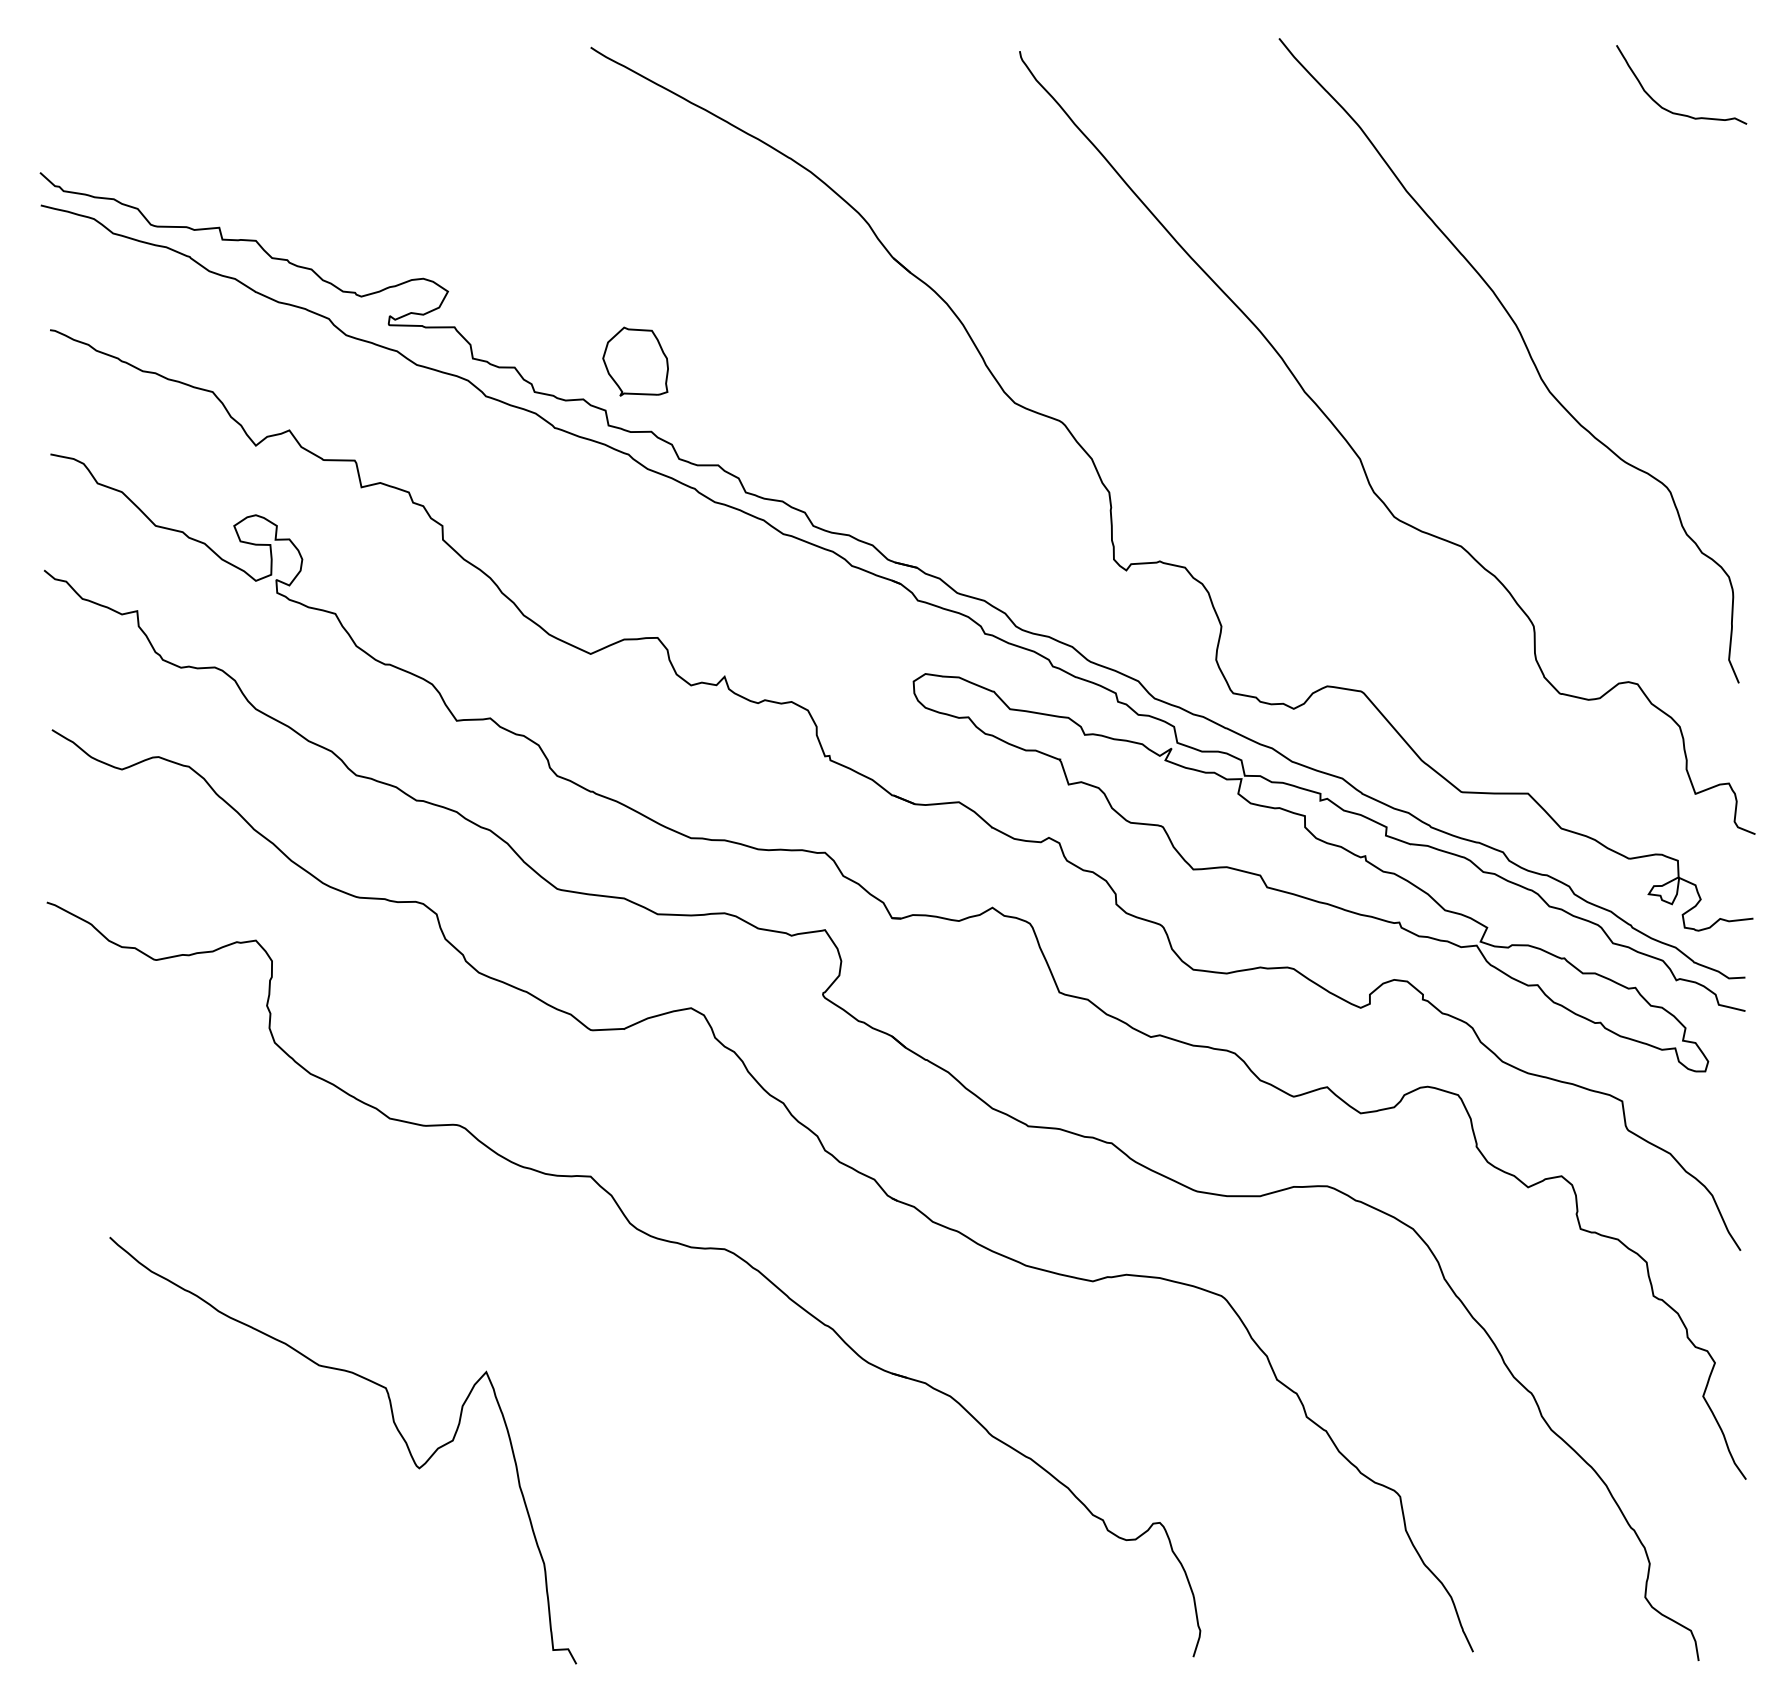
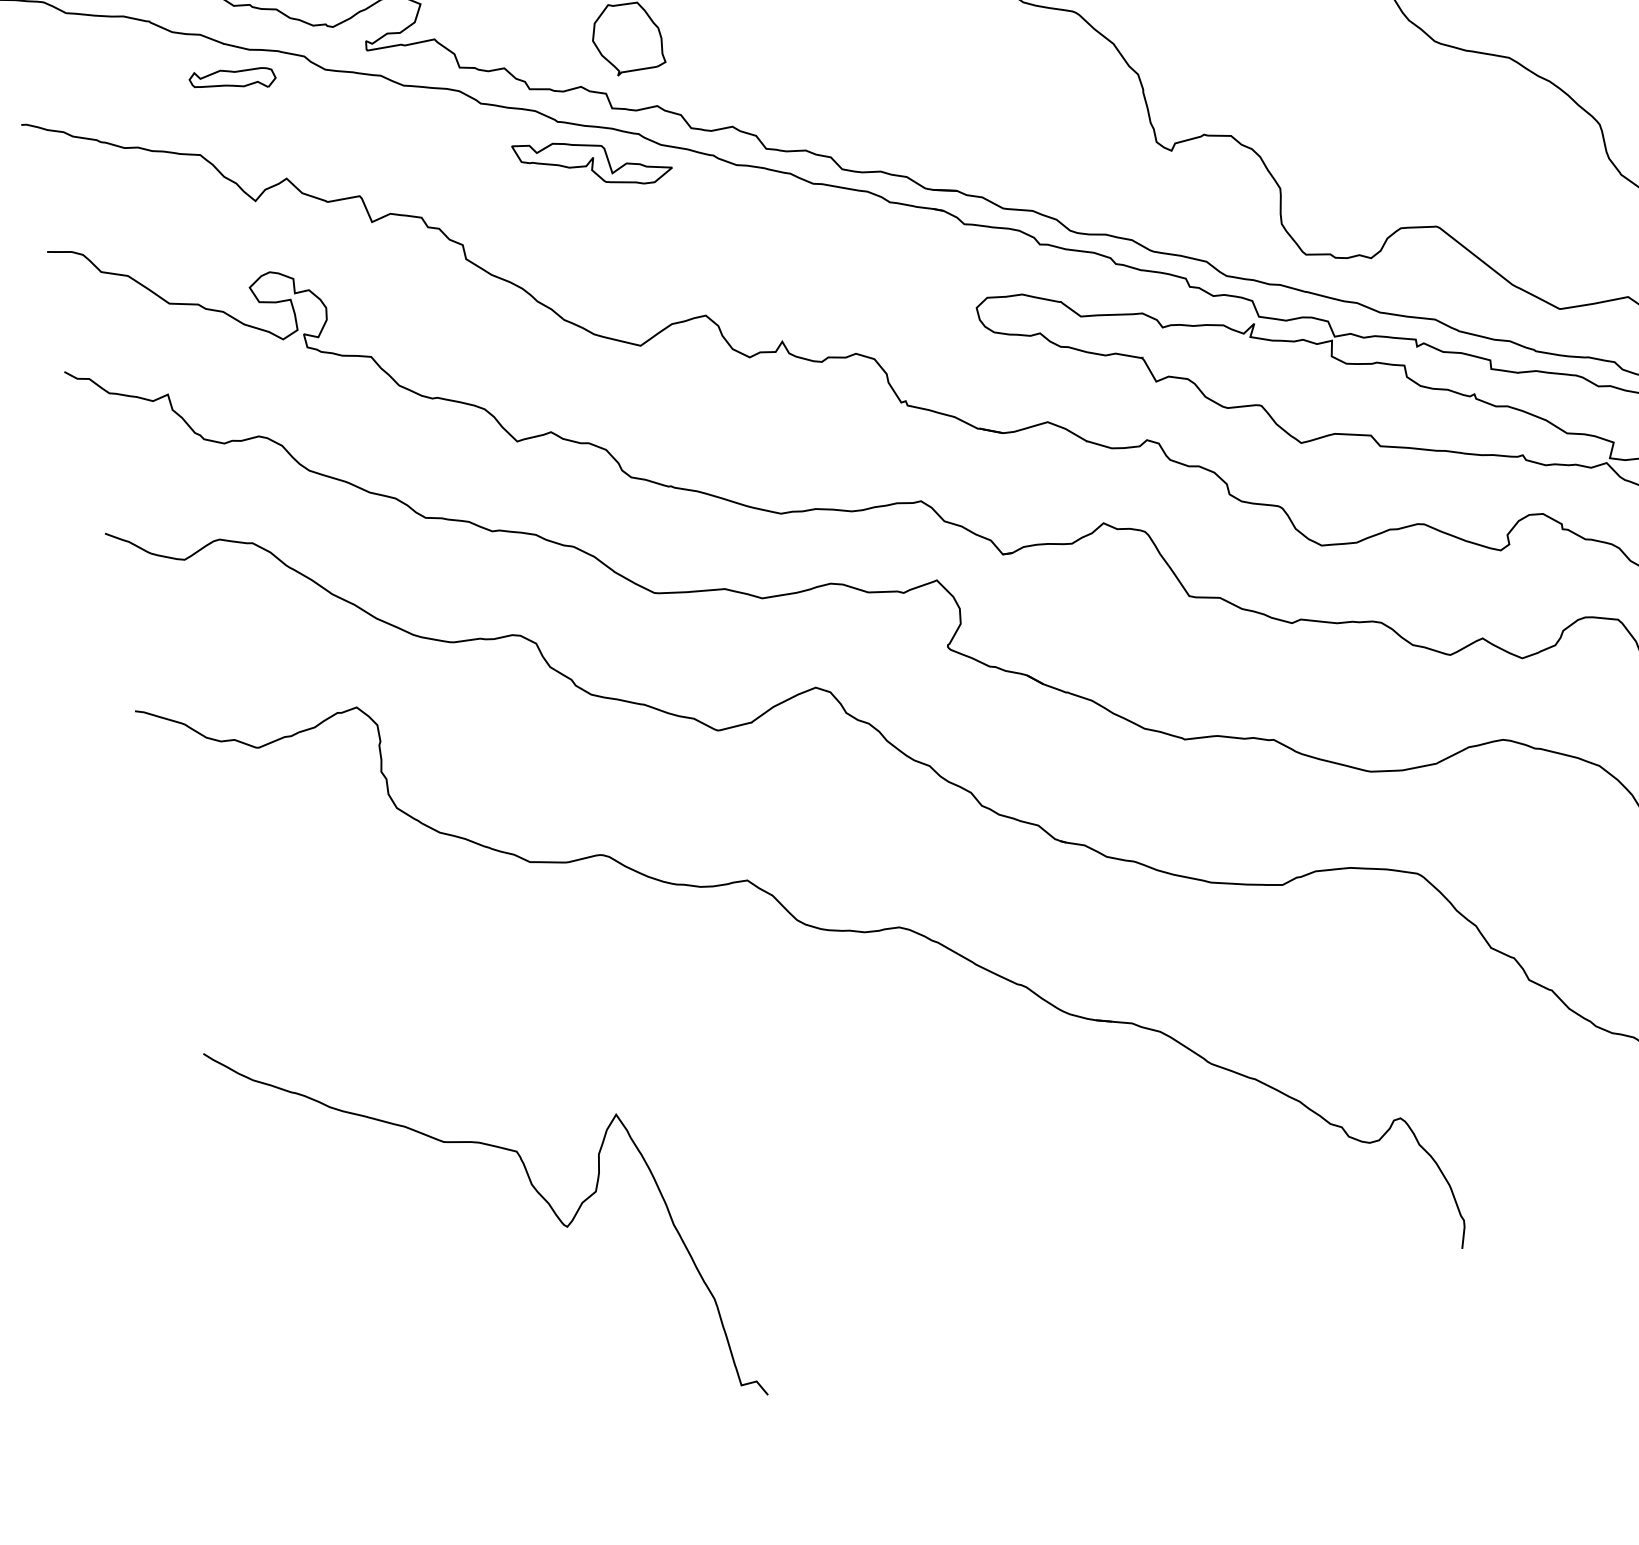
part: (256, 326) -> (231, 79), added
part: (580, 472) -> (593, 162), added
curve: (394, 1425) -> (533, 1188), moved

